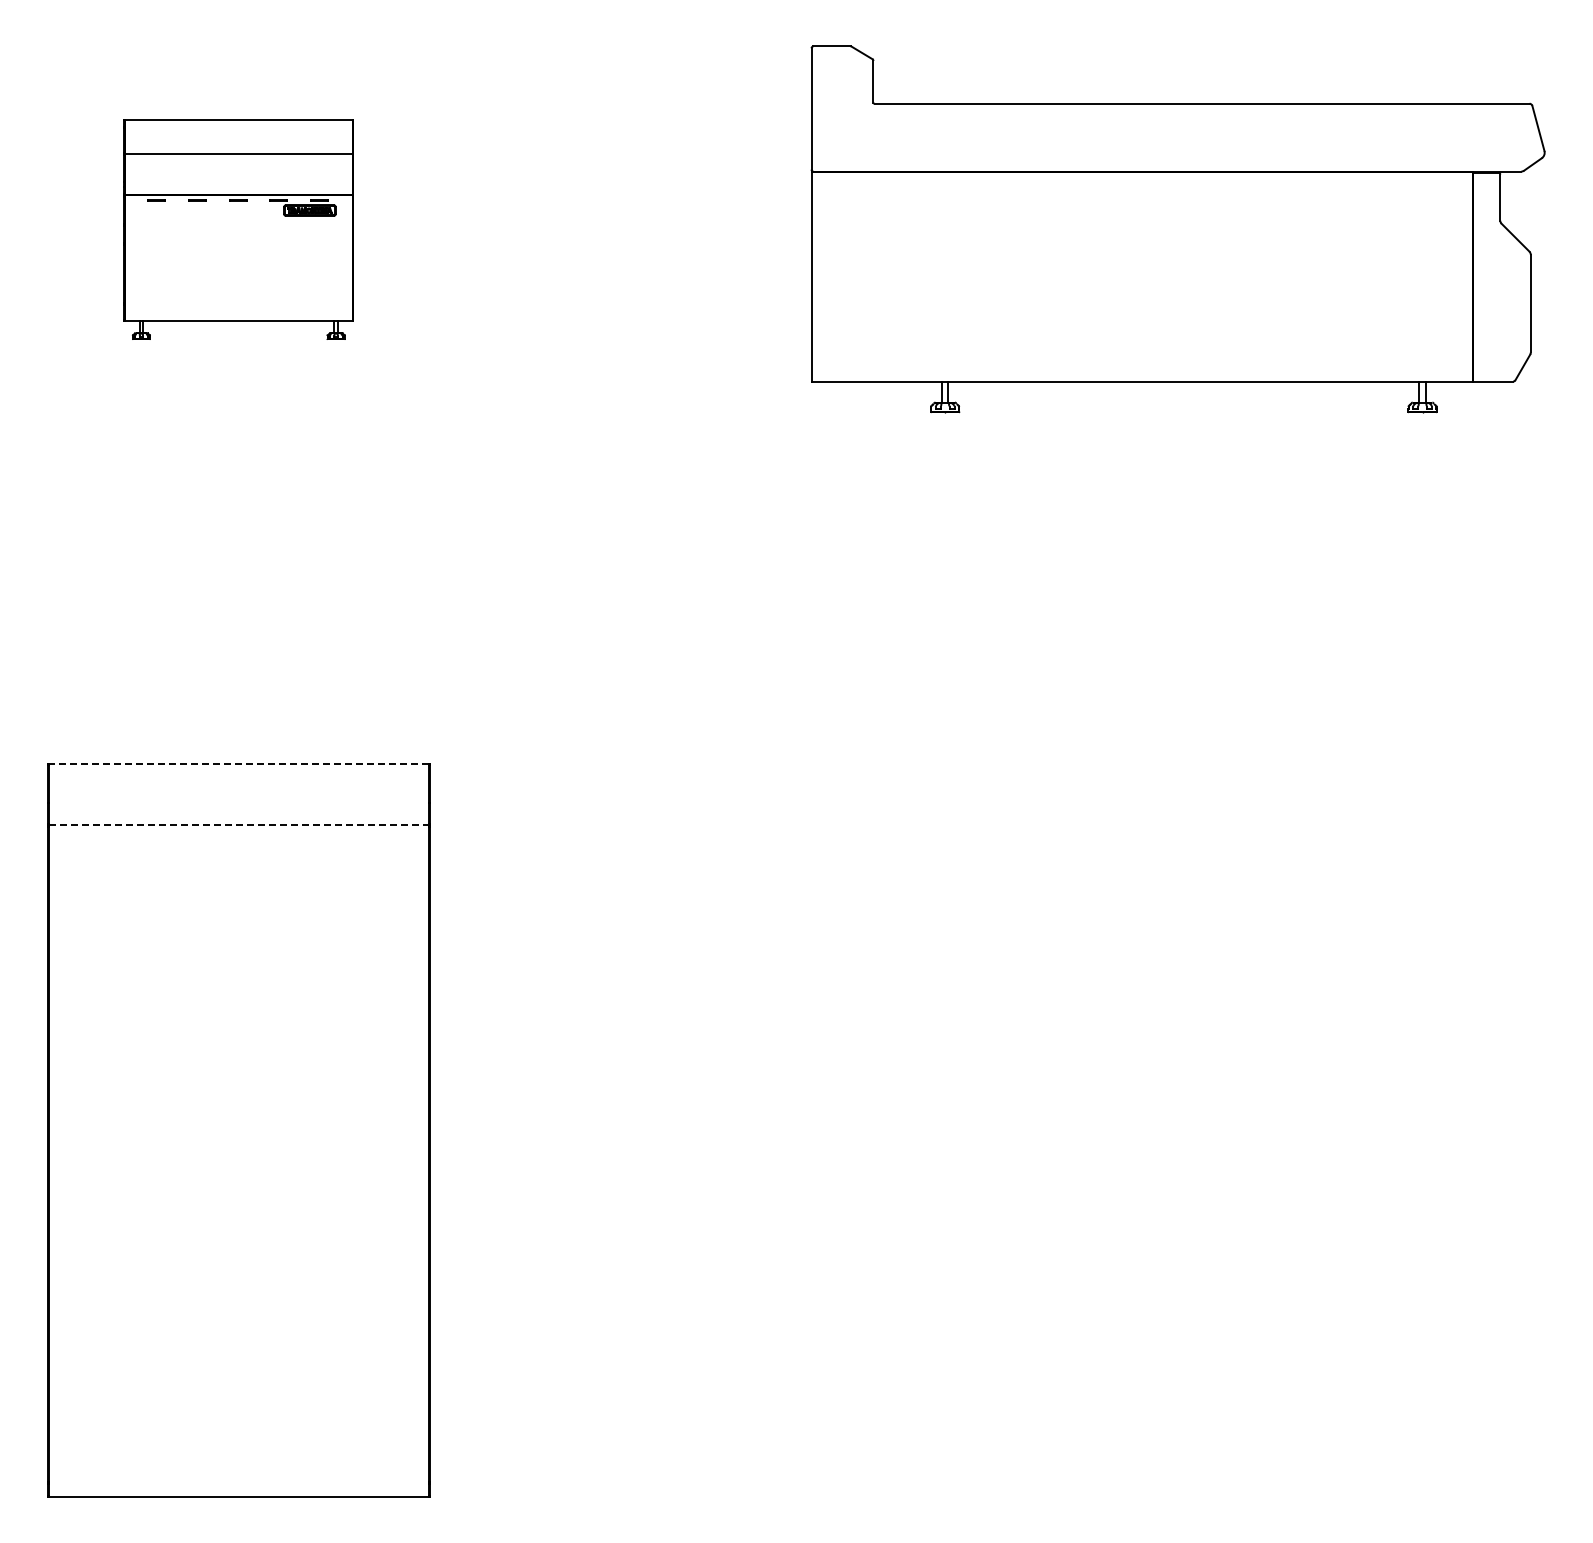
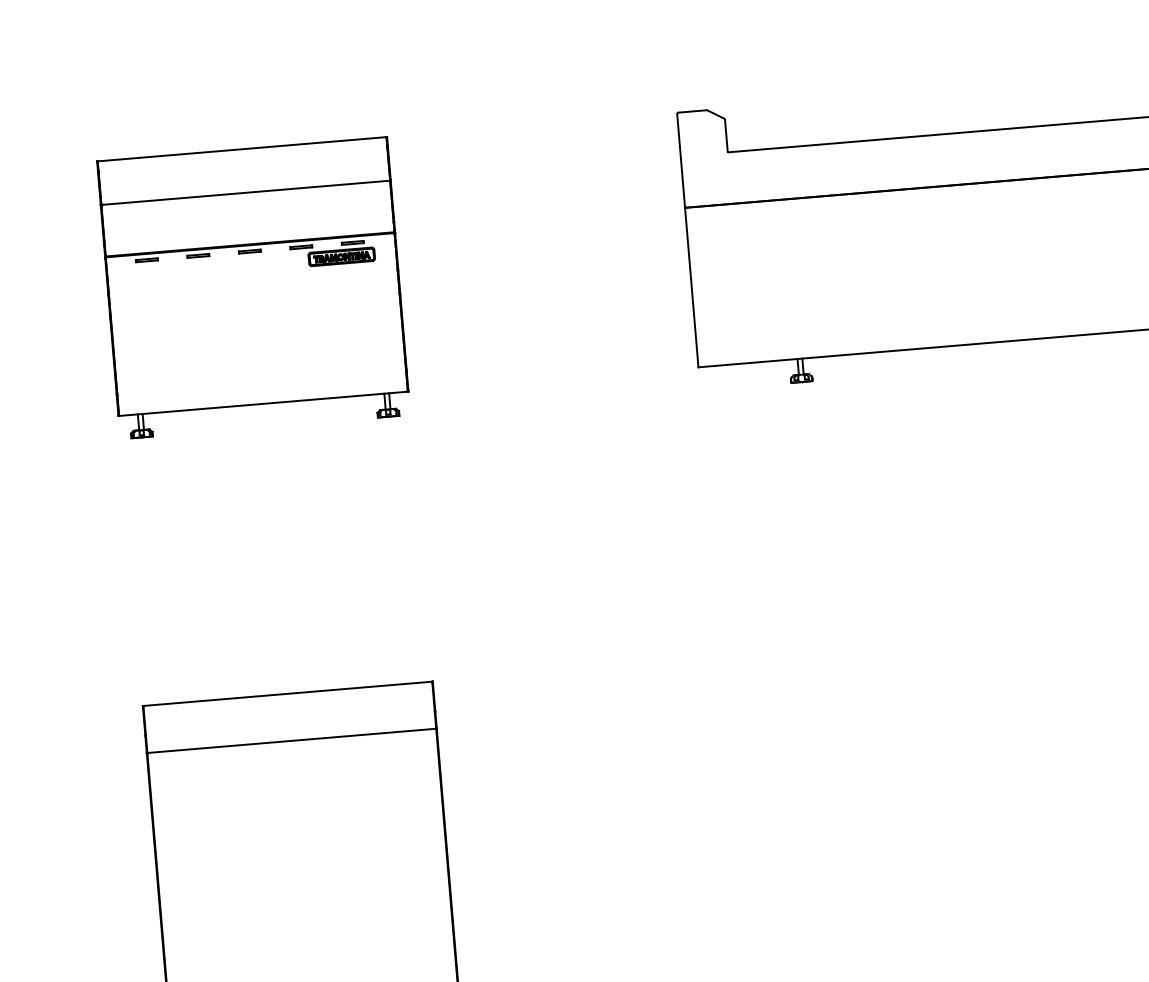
part: (238, 229) -> (253, 288), size x1.67
line: (238, 763) -> (287, 693), dashed -> solid
line: (239, 825) -> (292, 740), dashed -> solid

